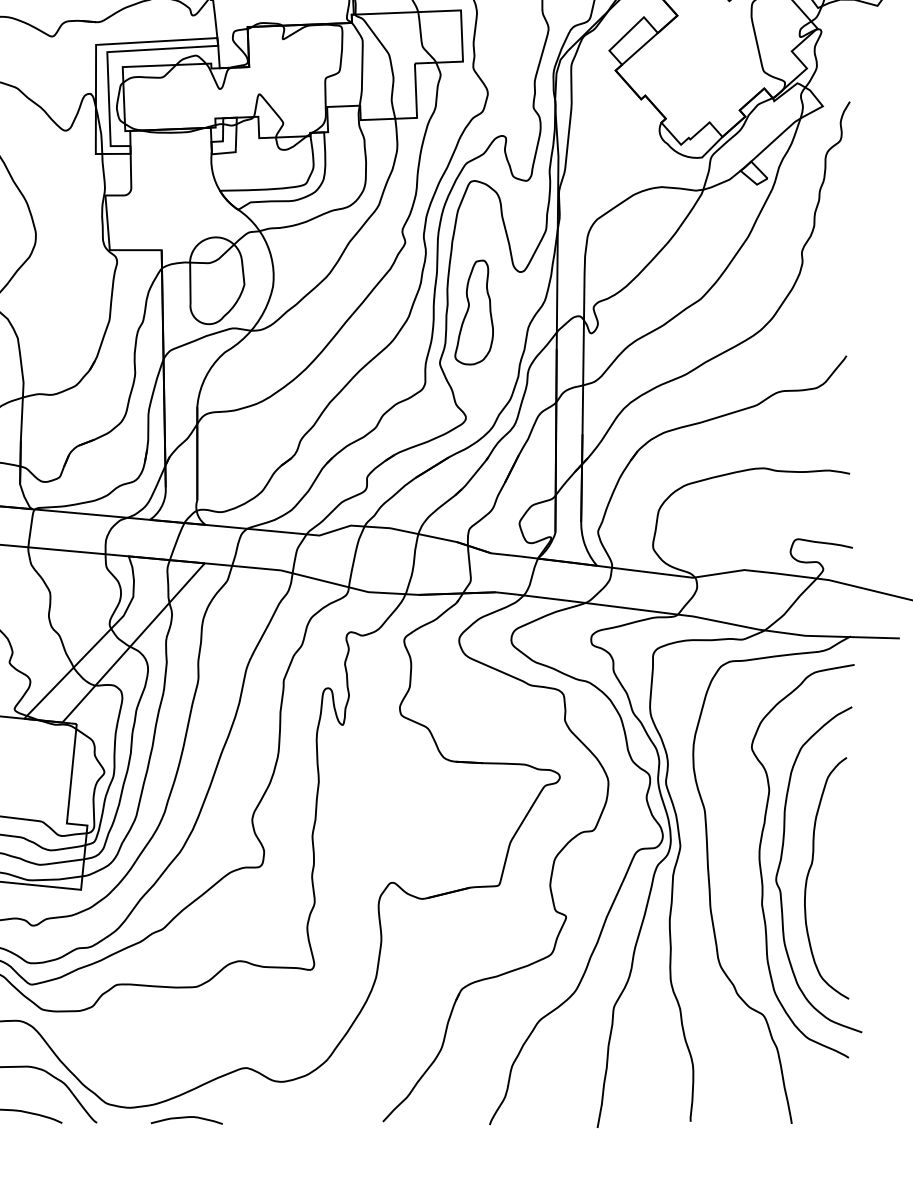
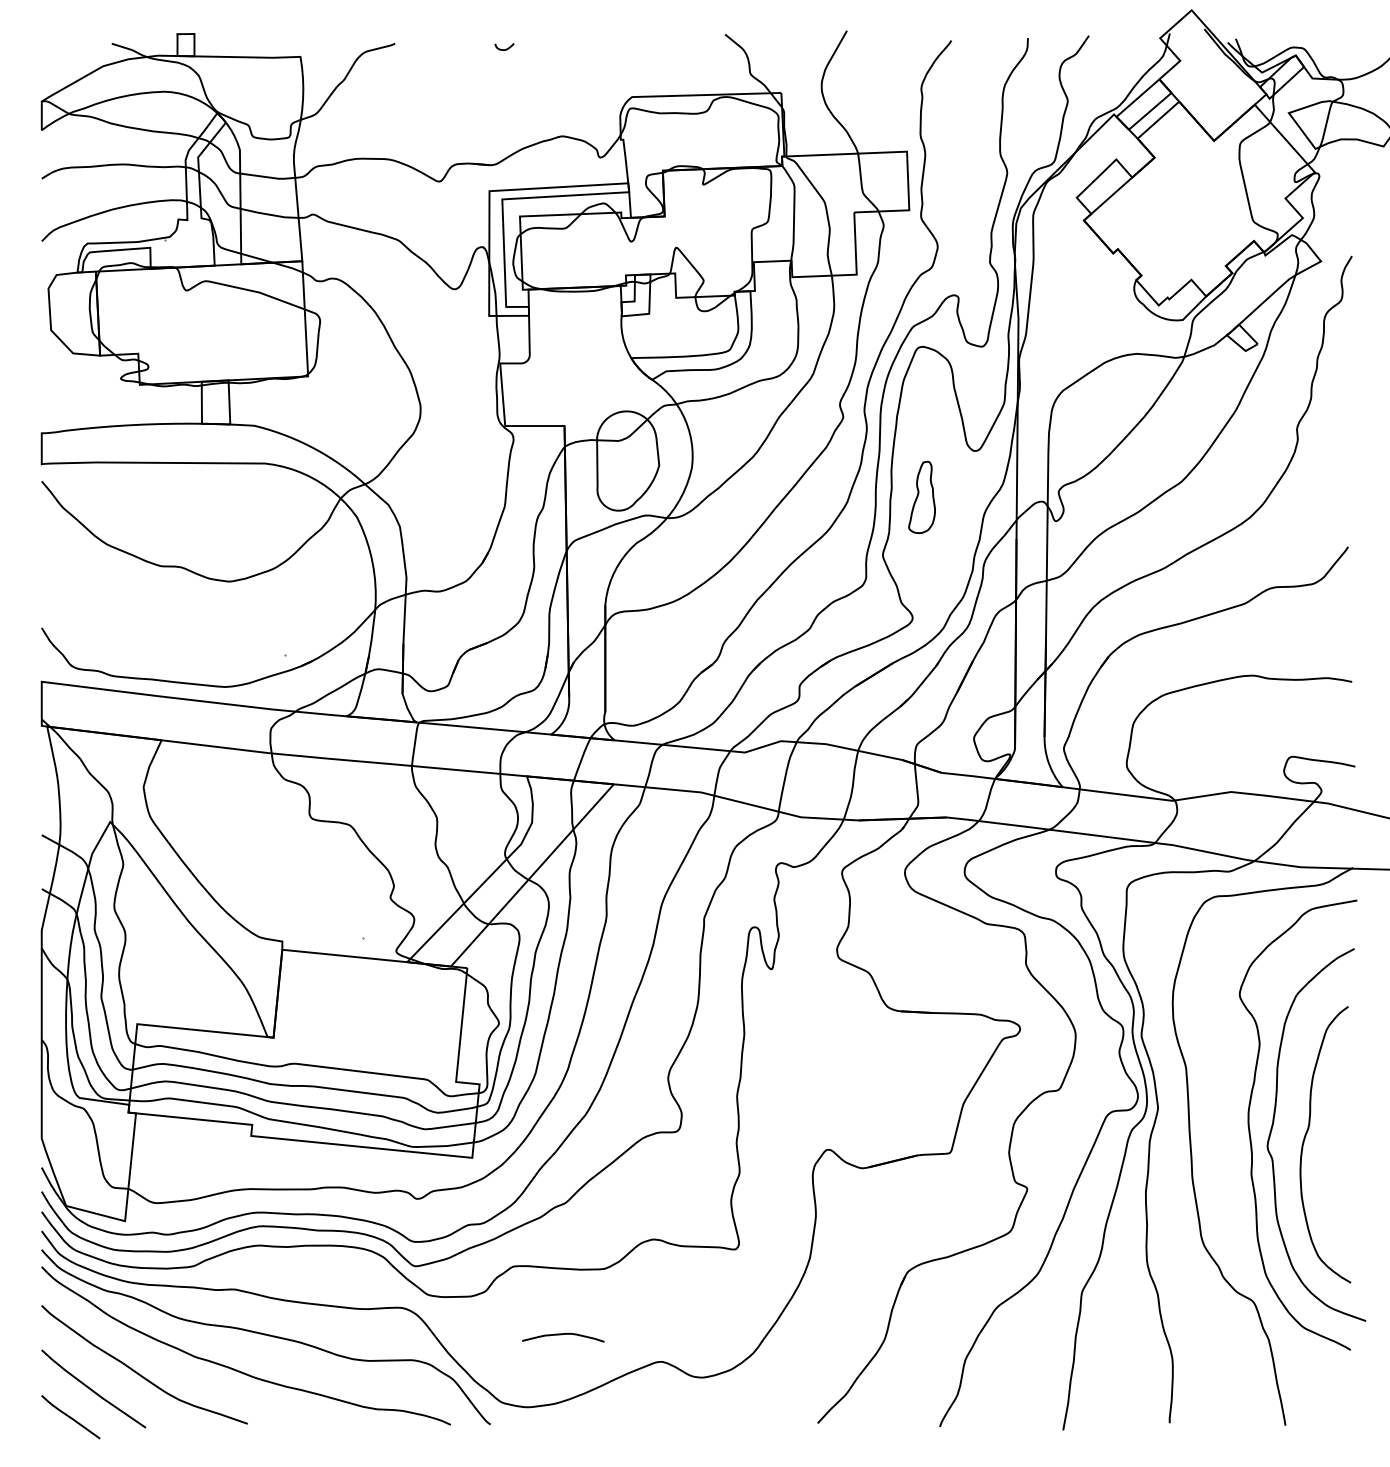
part: (473, 312) -> (921, 497), size x0.6
curve: (185, 1118) -> (561, 1335), moved

